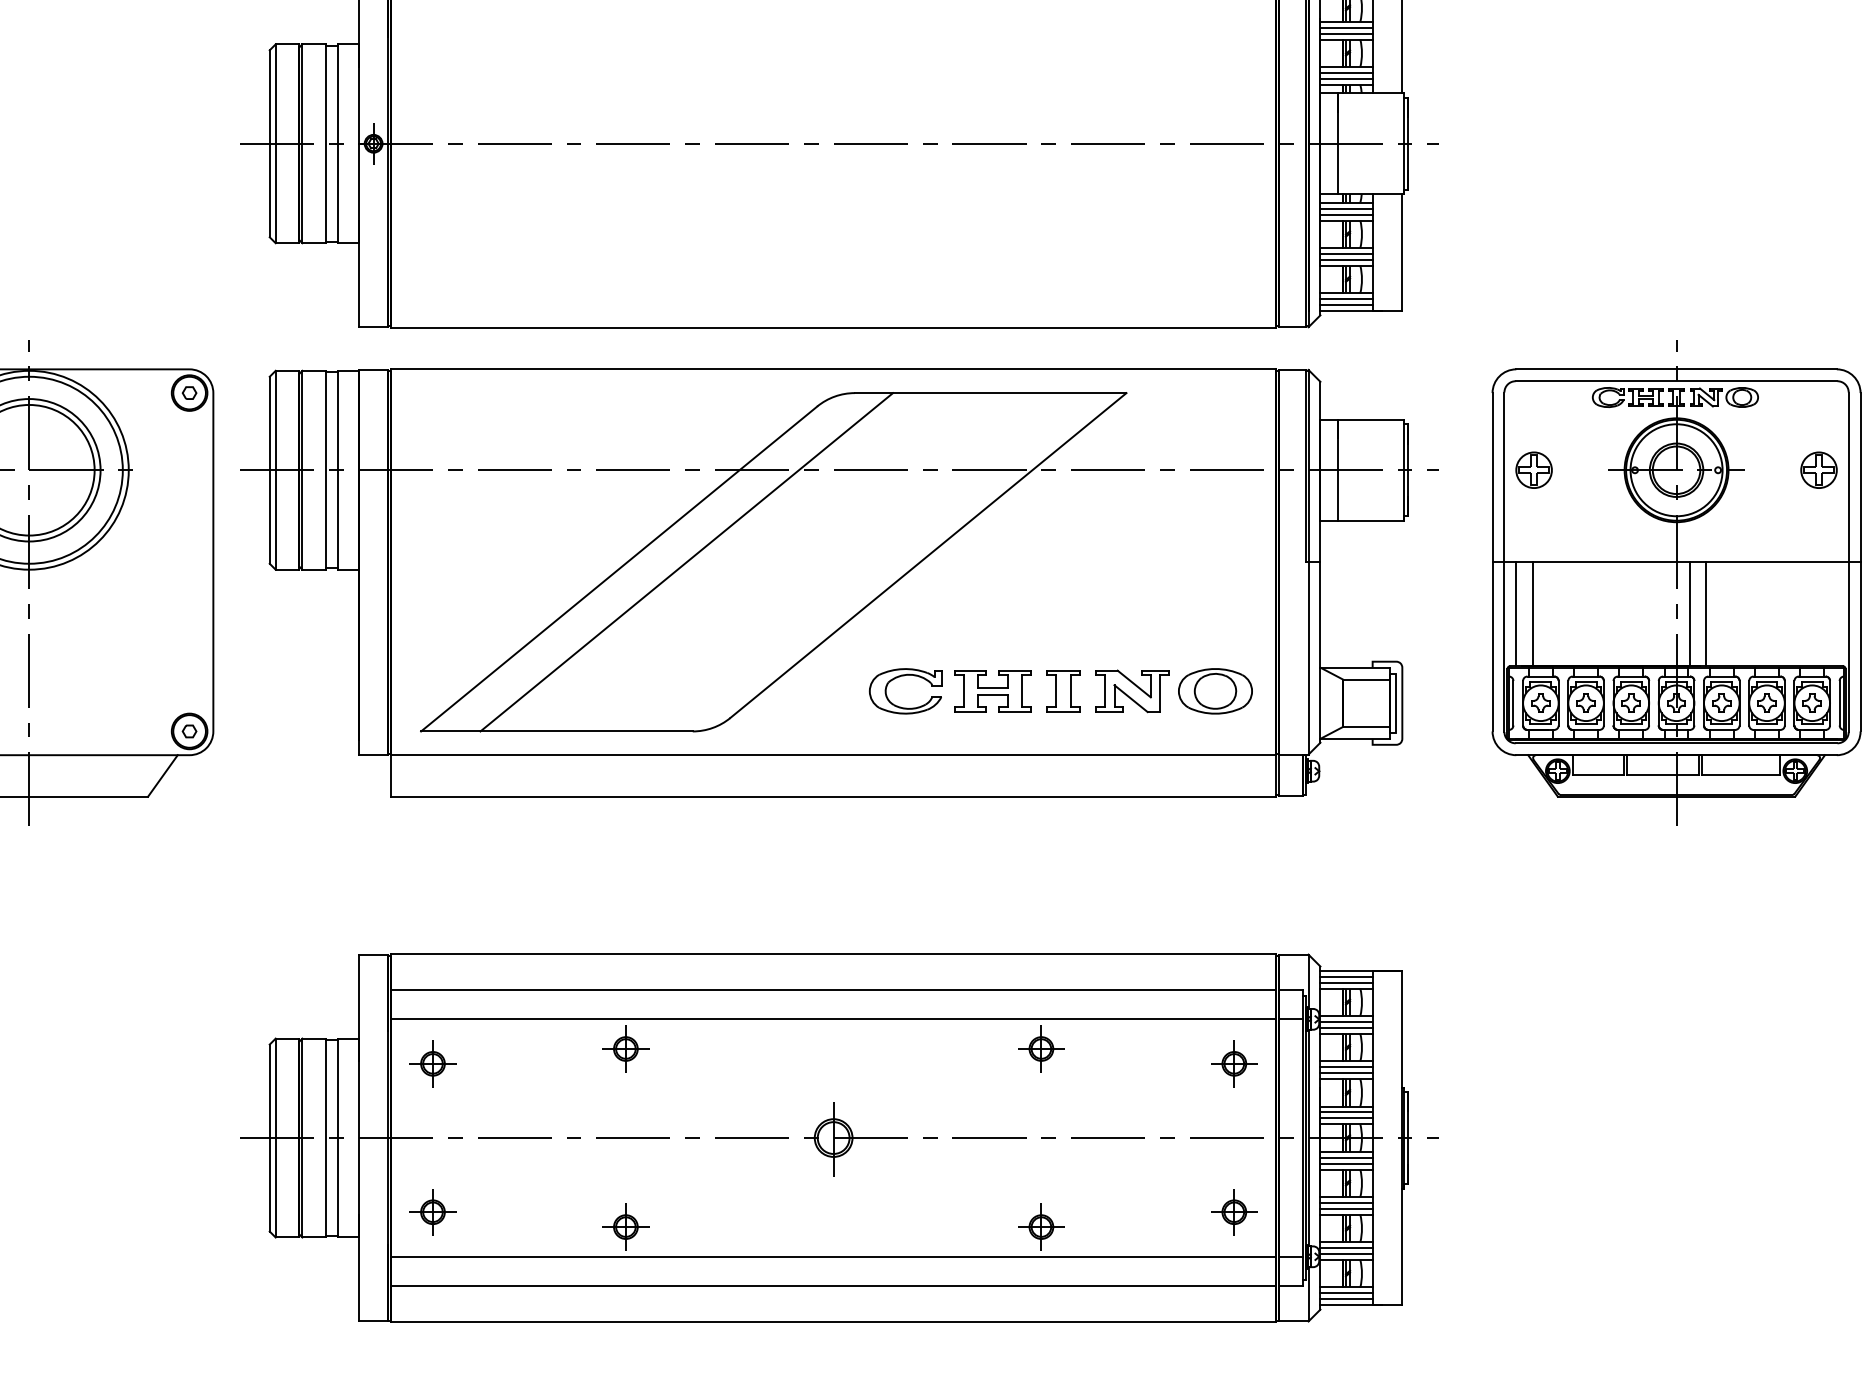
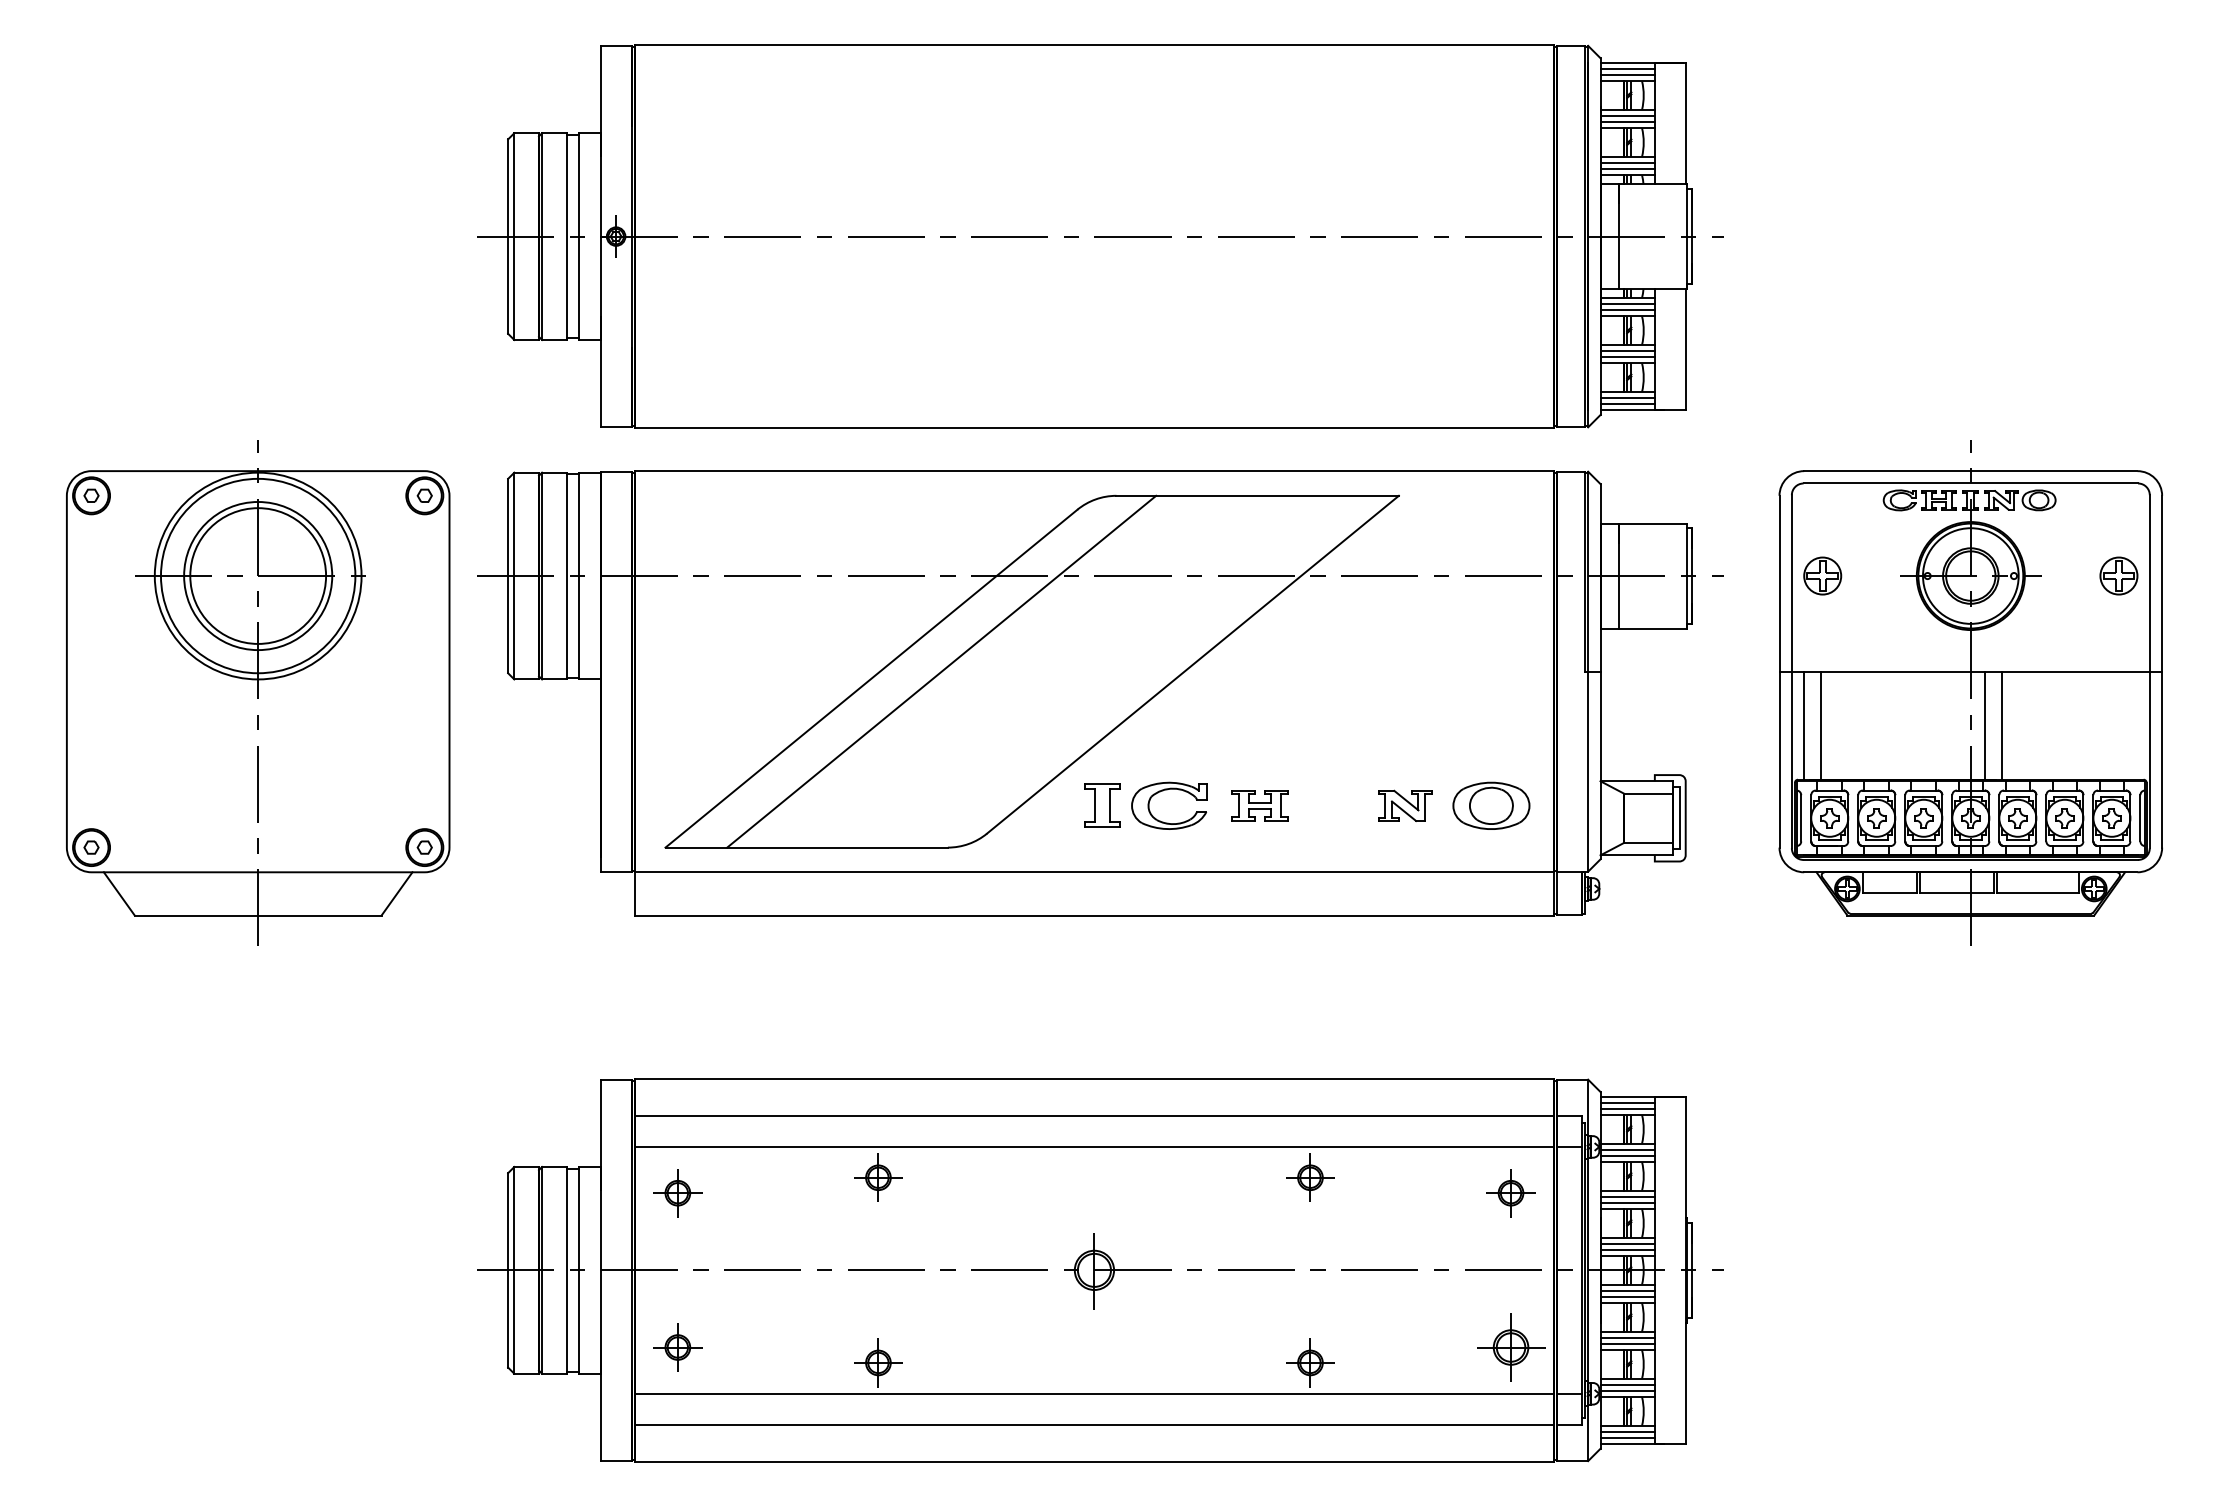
part: (992, 690) -> (1259, 805), size x0.7
part: (1063, 690) -> (1102, 805), moved
part: (1131, 690) -> (1404, 805), size x0.7
part: (1233, 1212) -> (1510, 1347), size x1.4

